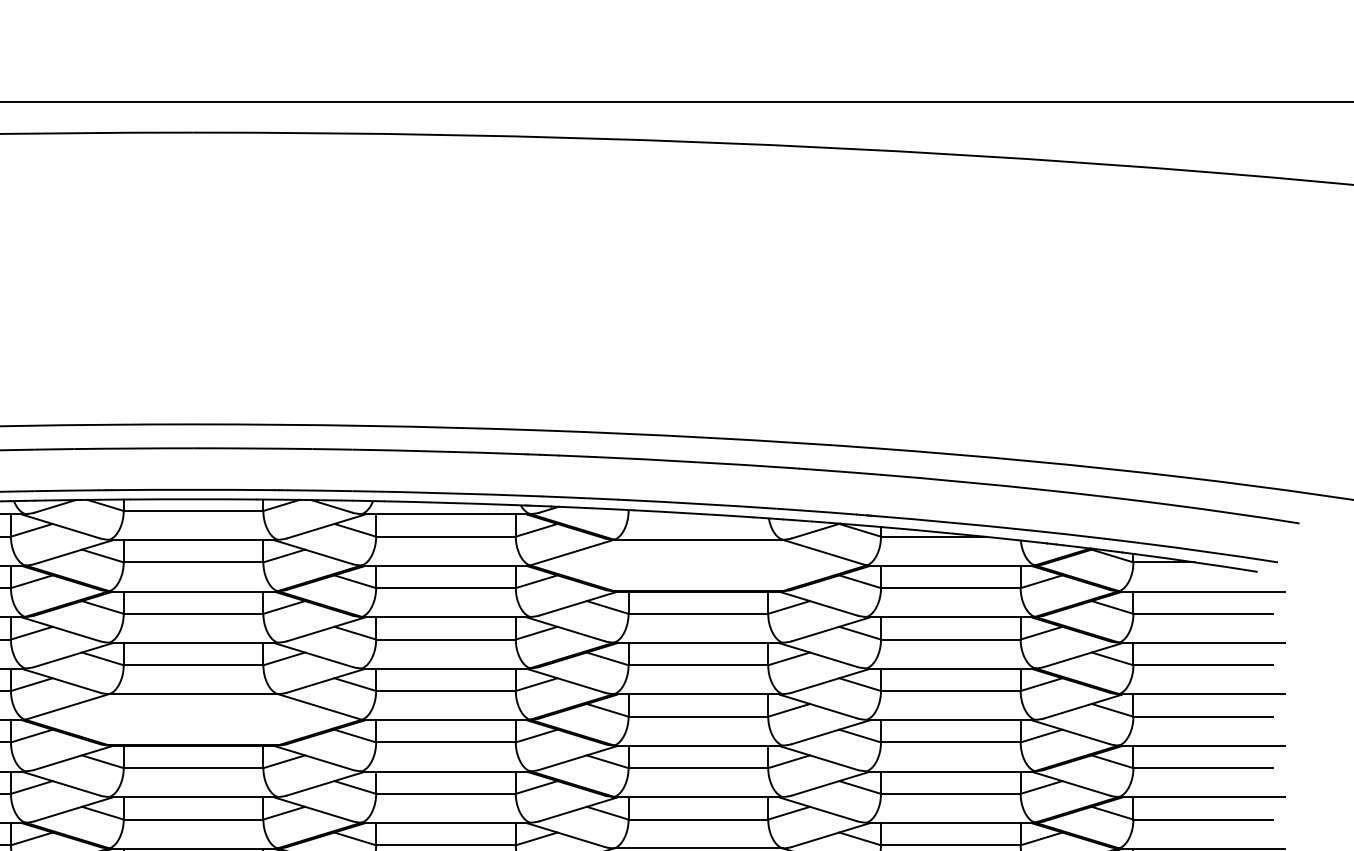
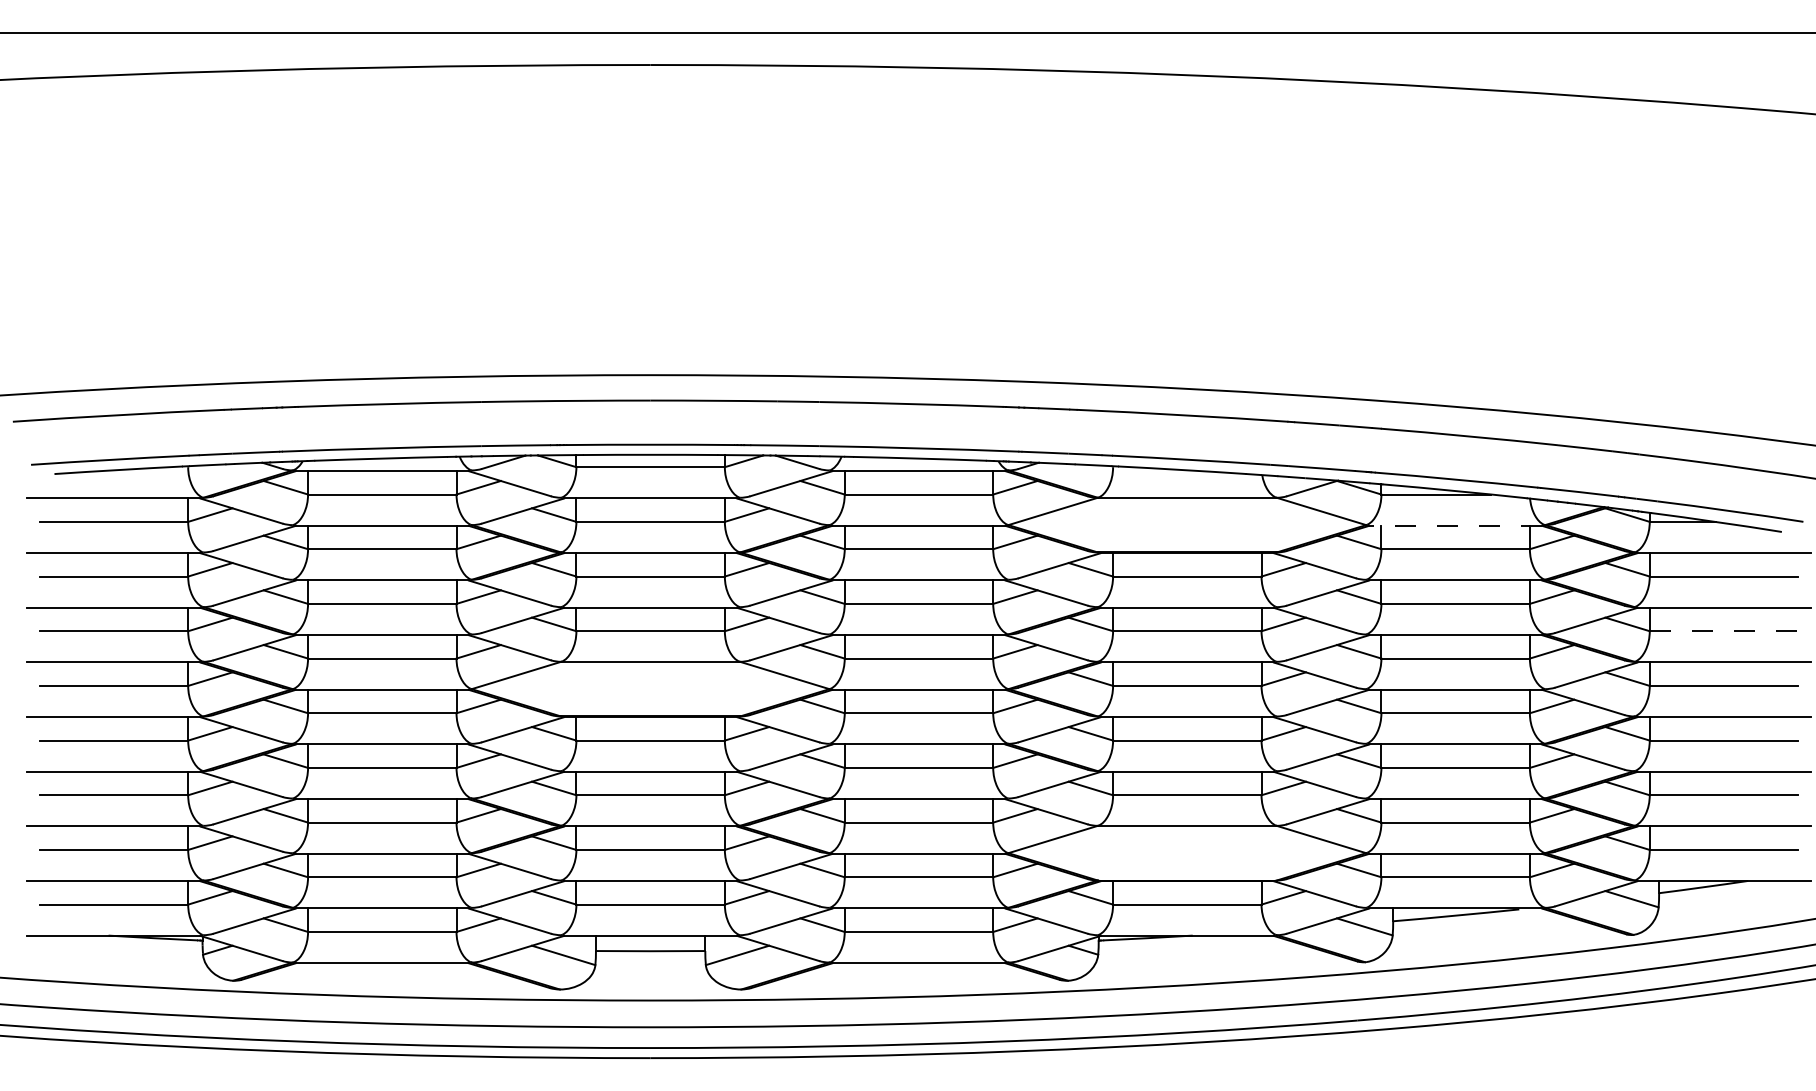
line: (950, 565) -> (1455, 525), solid -> dashed
line: (1203, 665) -> (1724, 631), solid -> dashed

